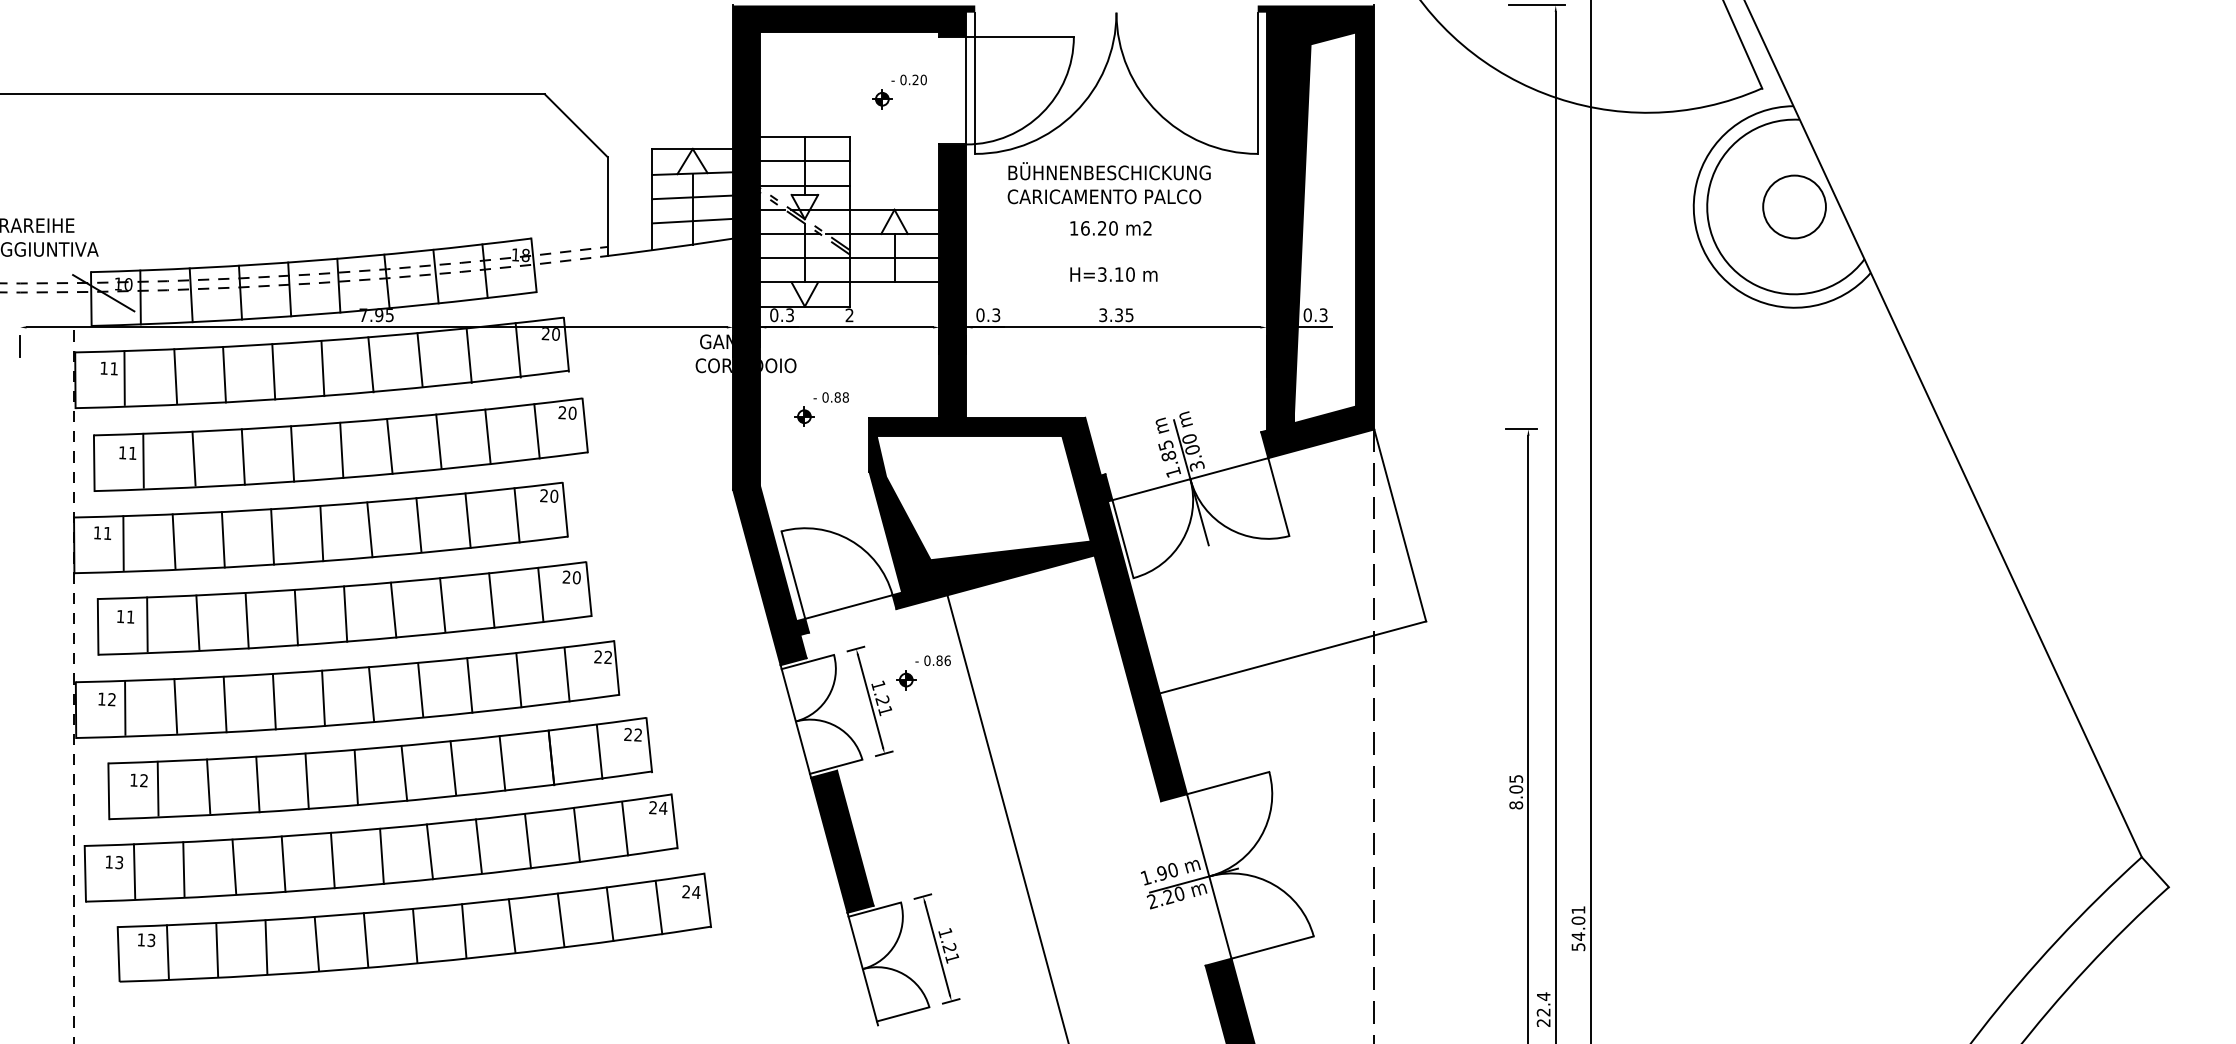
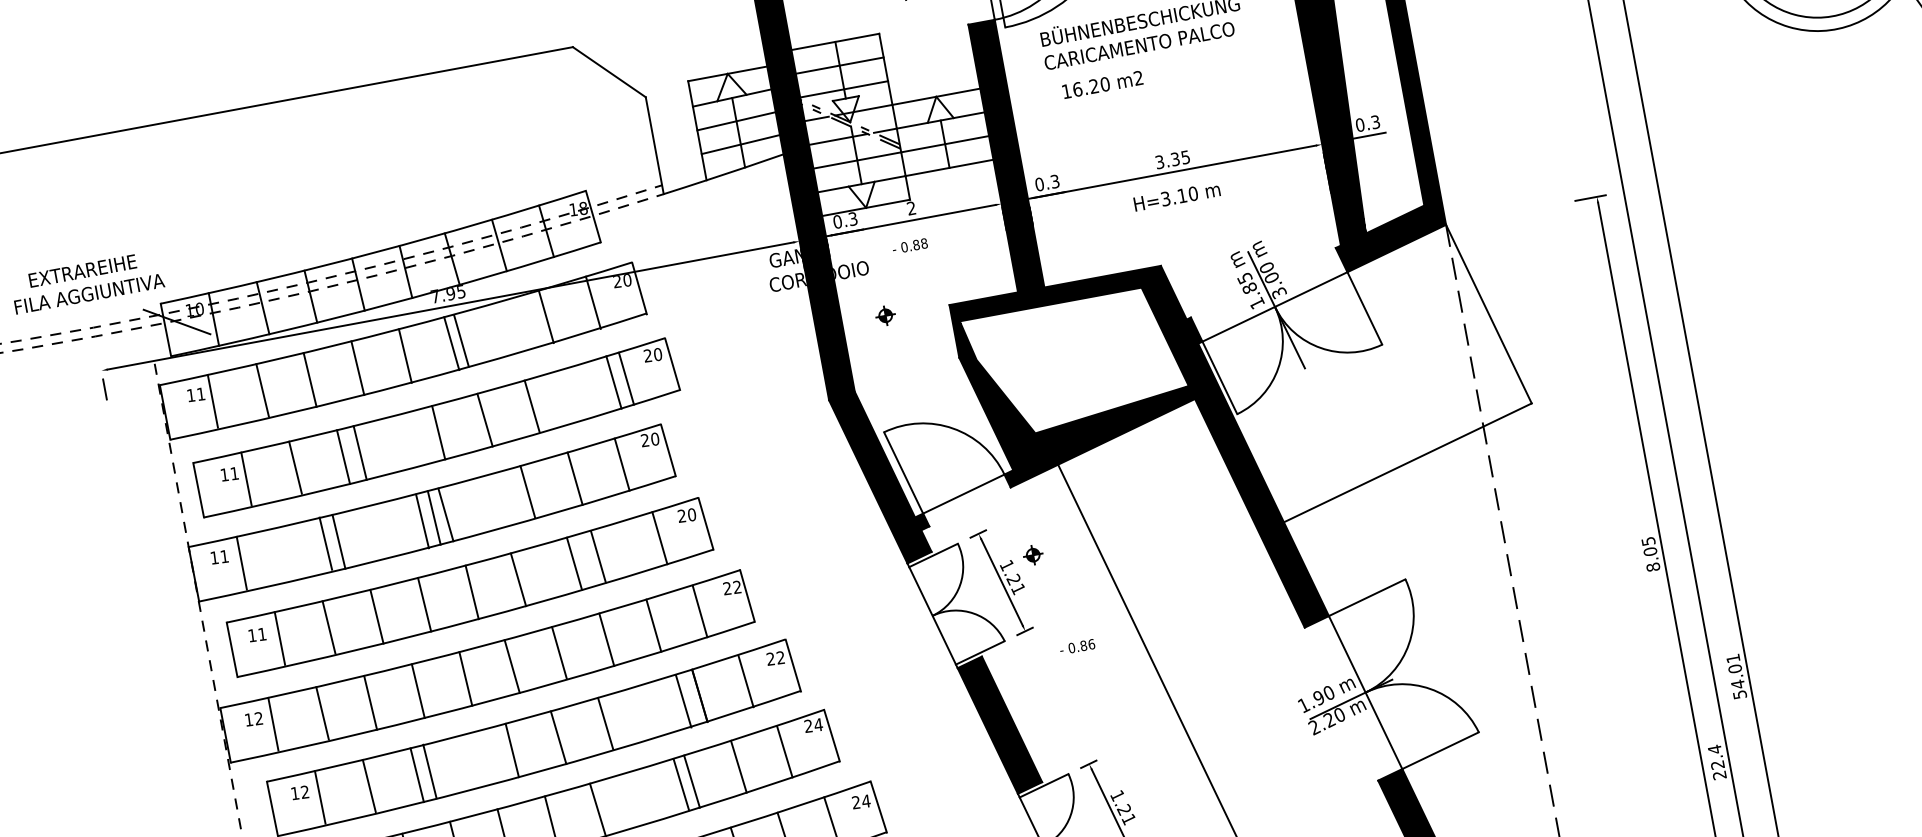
text: (1110, 228) -> (1102, 85), moved
text: (1113, 274) -> (1176, 196), moved
line: (419, 359) -> (460, 340), moved
text: (830, 397) -> (909, 246), moved
line: (487, 436) -> (613, 382), moved
line: (292, 453) -> (360, 452), moved
line: (369, 529) -> (445, 514), moved
line: (272, 536) -> (422, 520), moved
line: (173, 541) -> (325, 544), moved
line: (491, 600) -> (574, 563), moved
line: (442, 604) -> (598, 556), moved
text: (932, 660) -> (1076, 646), moved
line: (502, 763) -> (683, 701), moved
line: (306, 780) -> (429, 770), moved
line: (478, 845) -> (680, 784), moved

